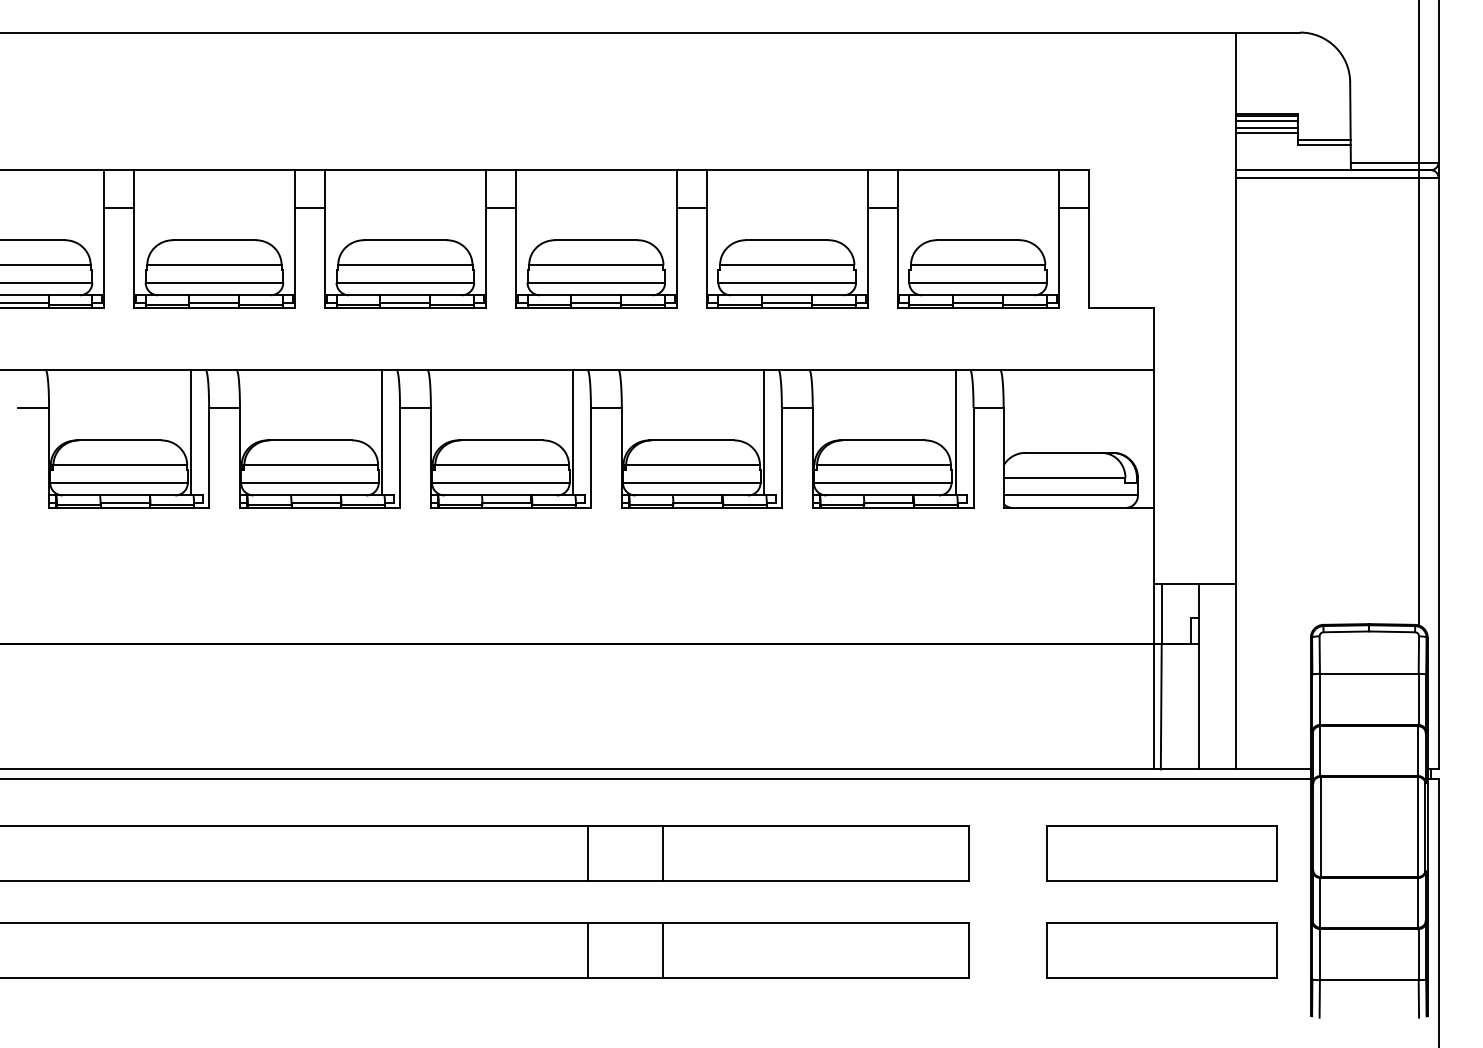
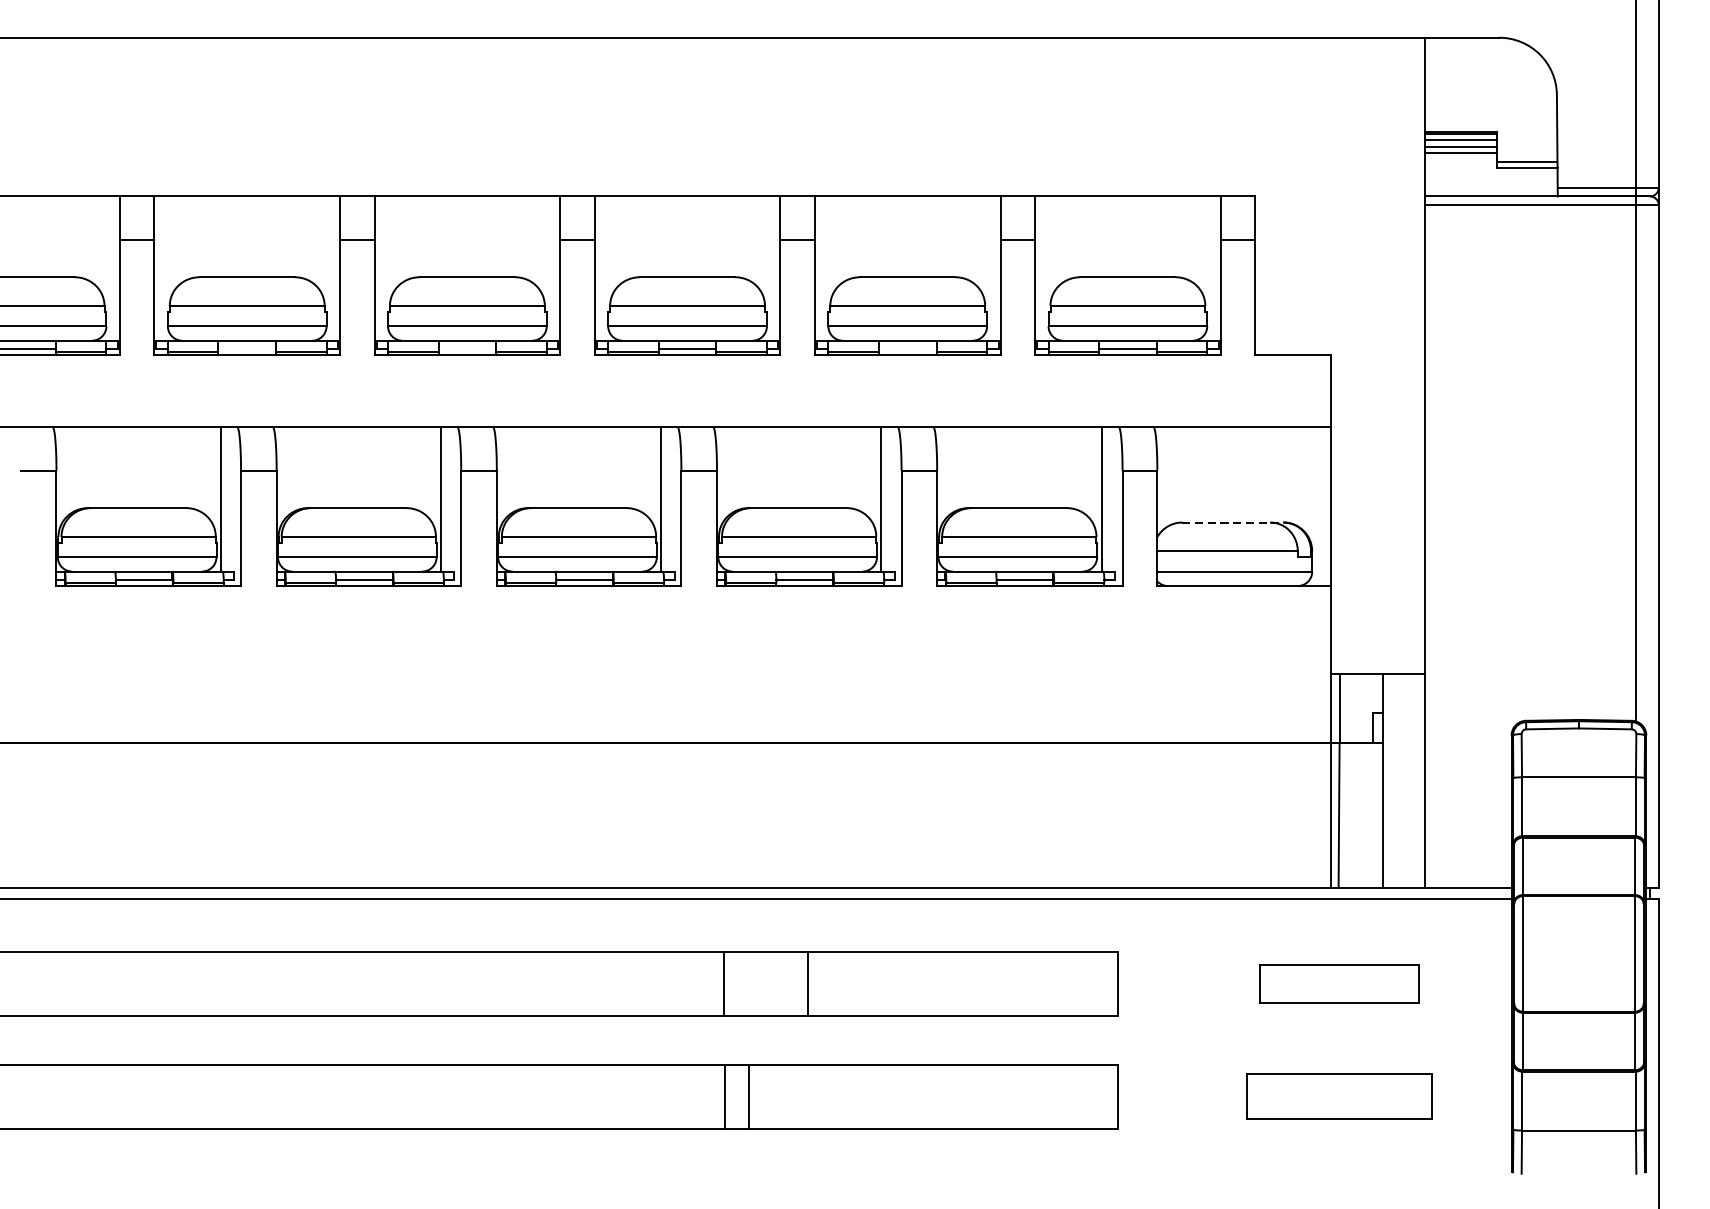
line: (214, 302) -> (247, 349), removed
line: (405, 302) -> (467, 349), removed
line: (787, 302) -> (908, 349), removed
line: (1069, 452) -> (1233, 522), solid -> dashed
line: (587, 852) -> (723, 983), moved
line: (662, 852) -> (807, 983), moved
part: (1161, 853) -> (1339, 984), size x0.6
line: (587, 950) -> (748, 1096), moved
line: (662, 950) -> (724, 1096), moved
part: (1161, 950) -> (1339, 1096), size x0.7

